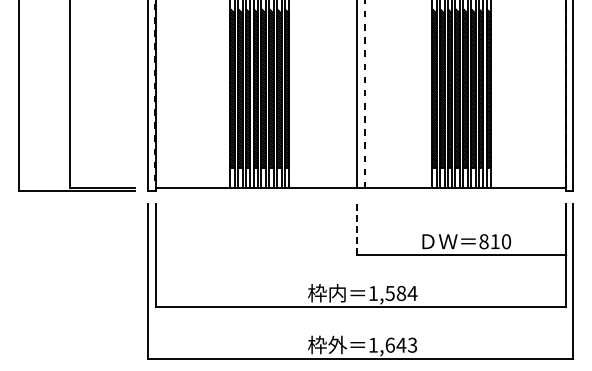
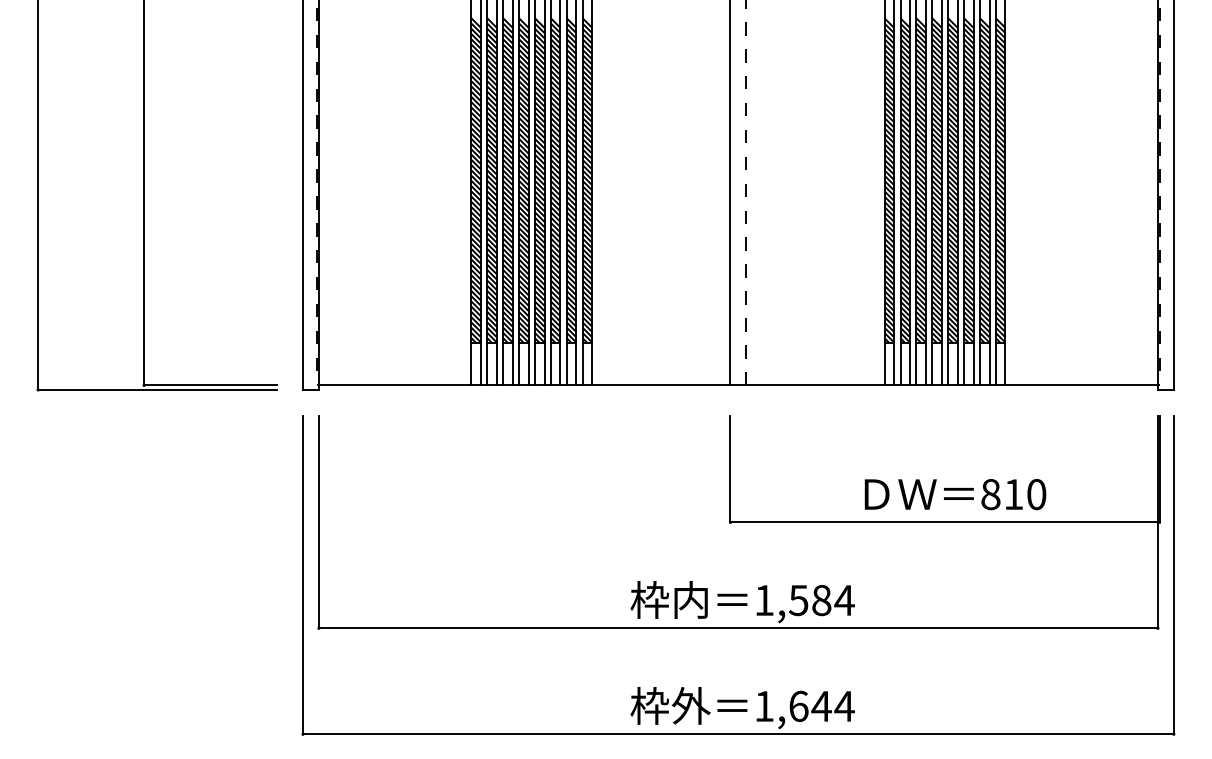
line: (356, 229) -> (729, 469), dashed -> solid
text: (412, 344) -> (844, 704), 1,643 -> 1,644

